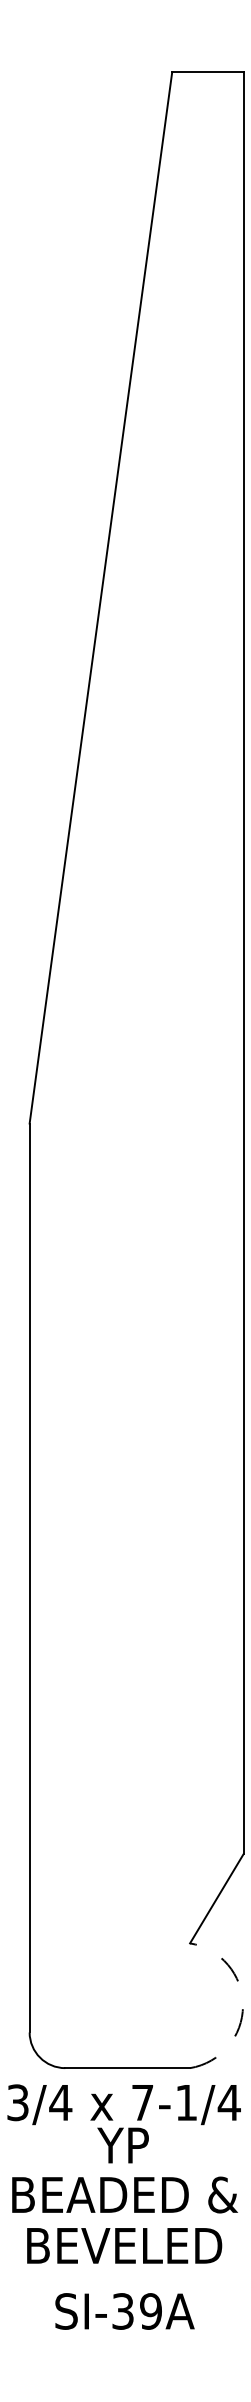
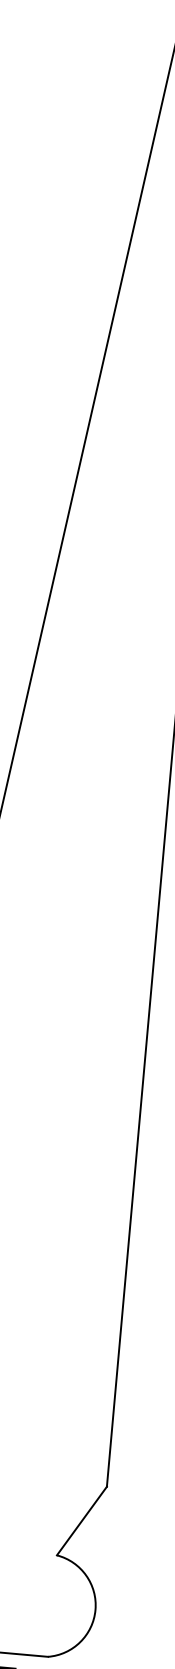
arc: (243, 2005) -> (95, 1609), dashed -> solid

